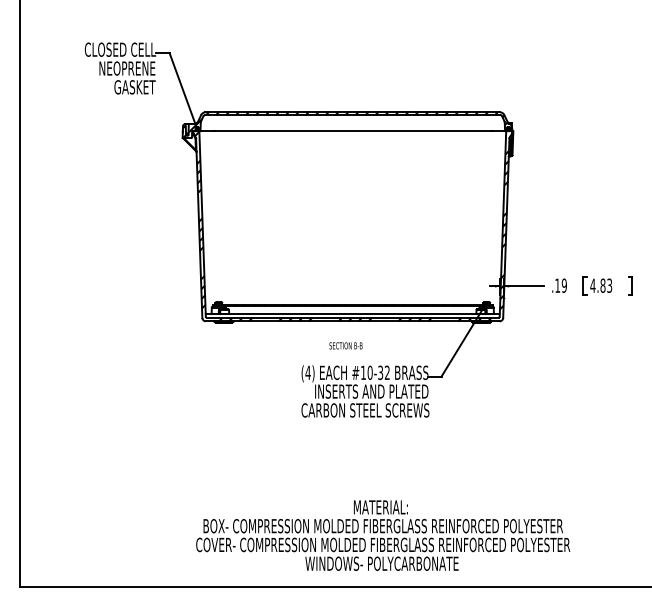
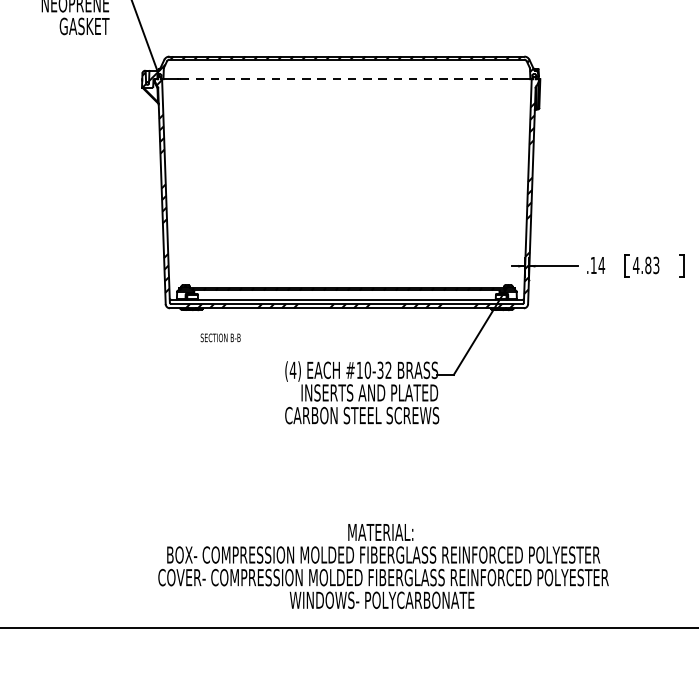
line: (353, 131) -> (347, 79), solid -> dashed
text: (564, 285) -> (601, 265), .19 -> .14
text: (345, 345) -> (220, 337), moved

